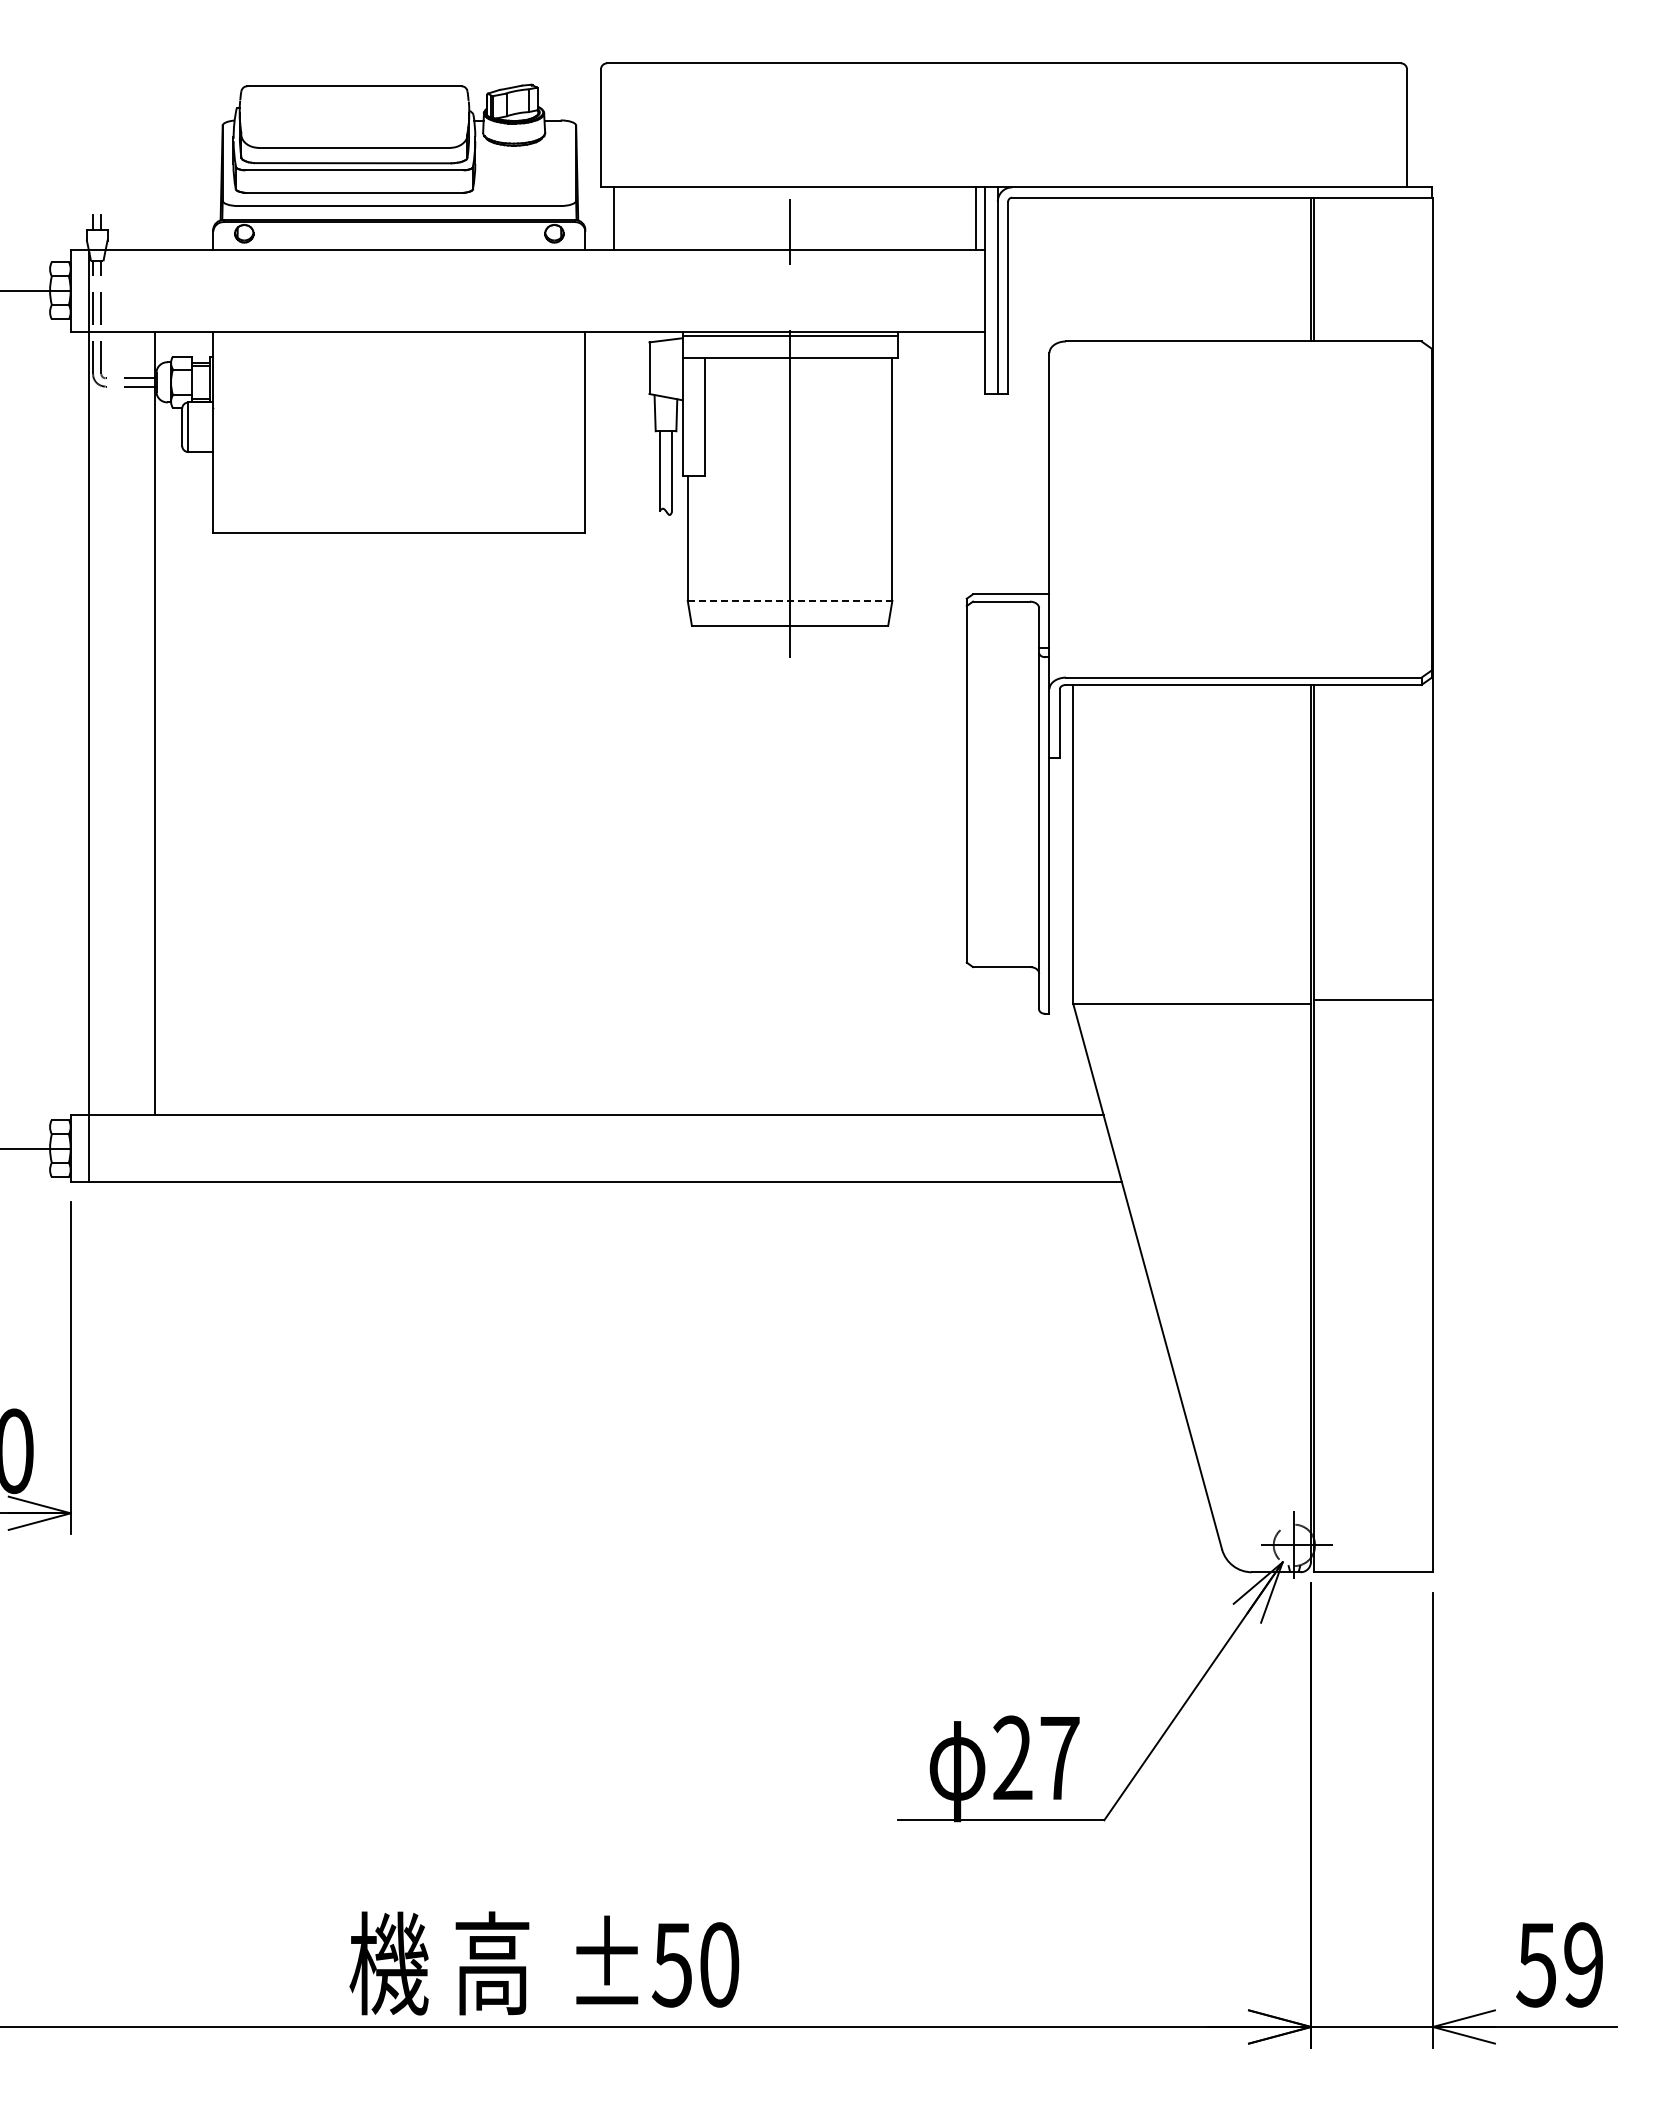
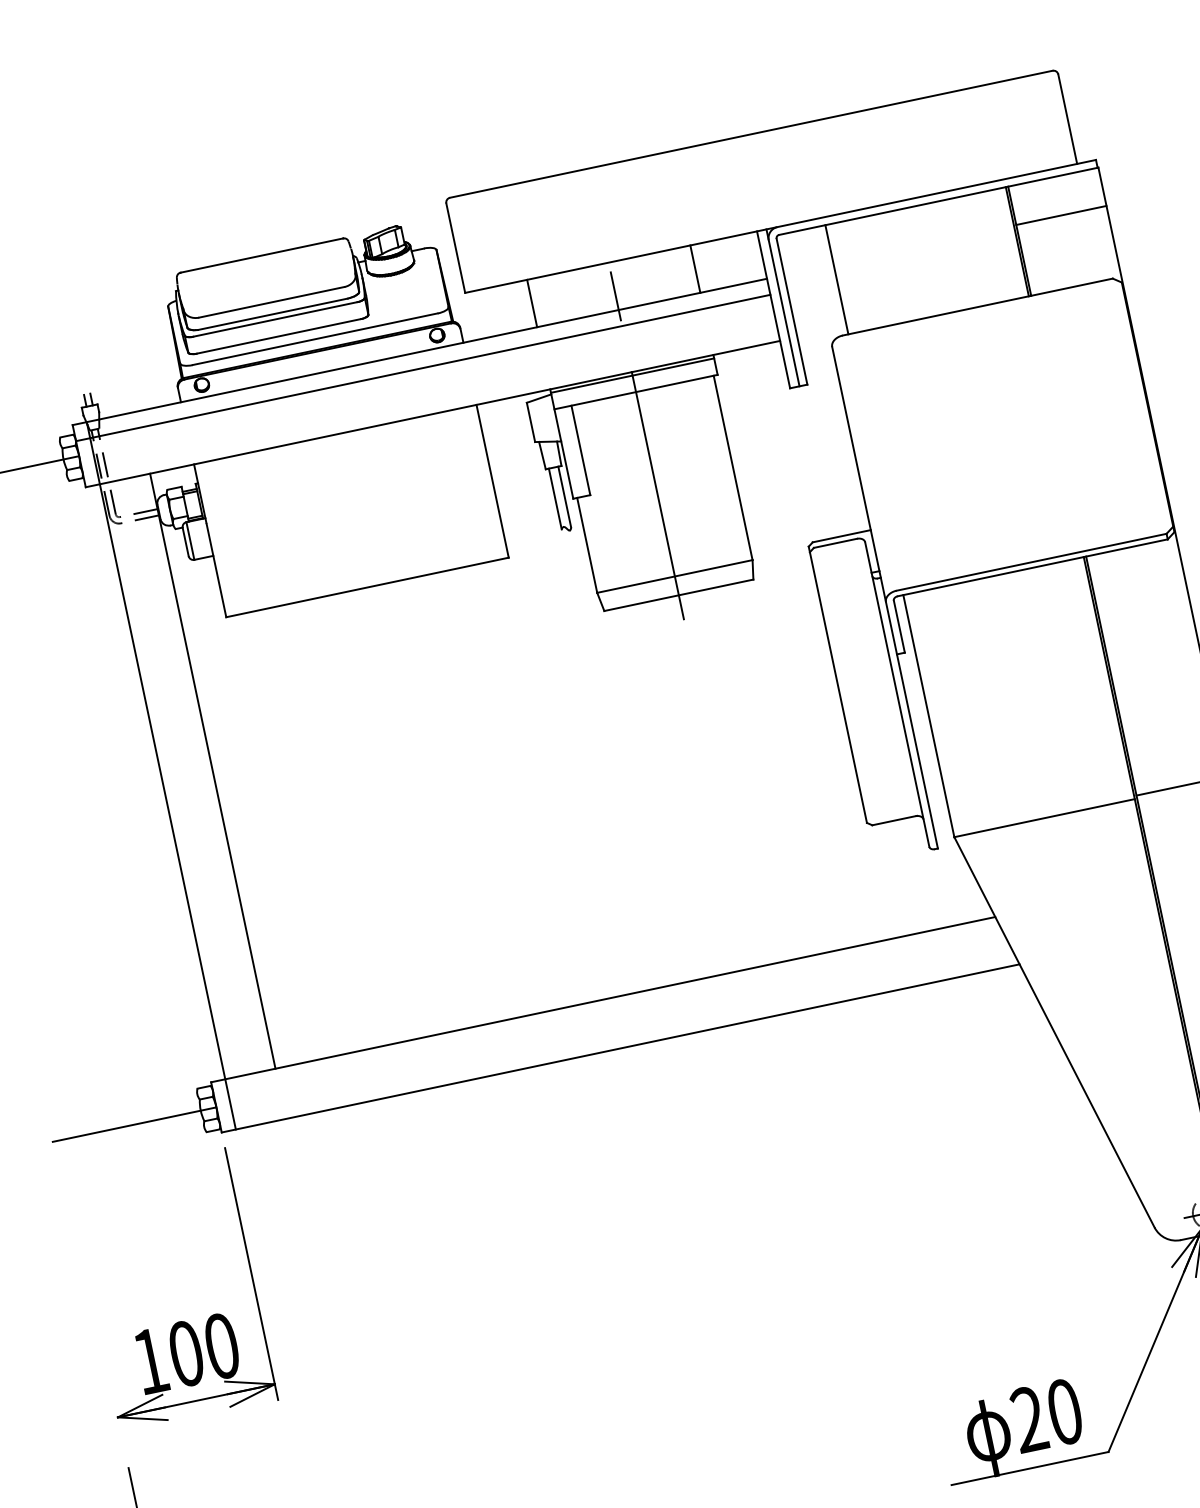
line: (613, 218) -> (532, 303), moved
line: (975, 218) -> (695, 269), moved
line: (1373, 248) -> (1061, 215), added
line: (1073, 269) -> (837, 279), added
line: (527, 270) -> (422, 367), added
line: (790, 600) -> (675, 576), dashed -> solid
text: (1059, 1757) -> (1064, 1411), 27 -> 20

